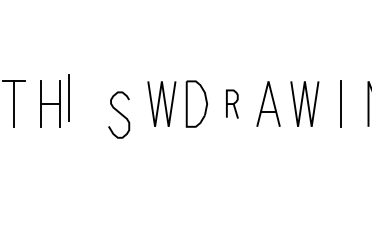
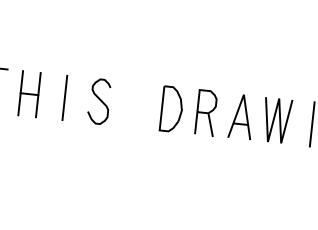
line: (68, 97) -> (64, 97), moved
line: (159, 103) -> (135, 104), removed
part: (232, 103) -> (206, 112), size x1.67
curve: (119, 113) -> (99, 100), moved

